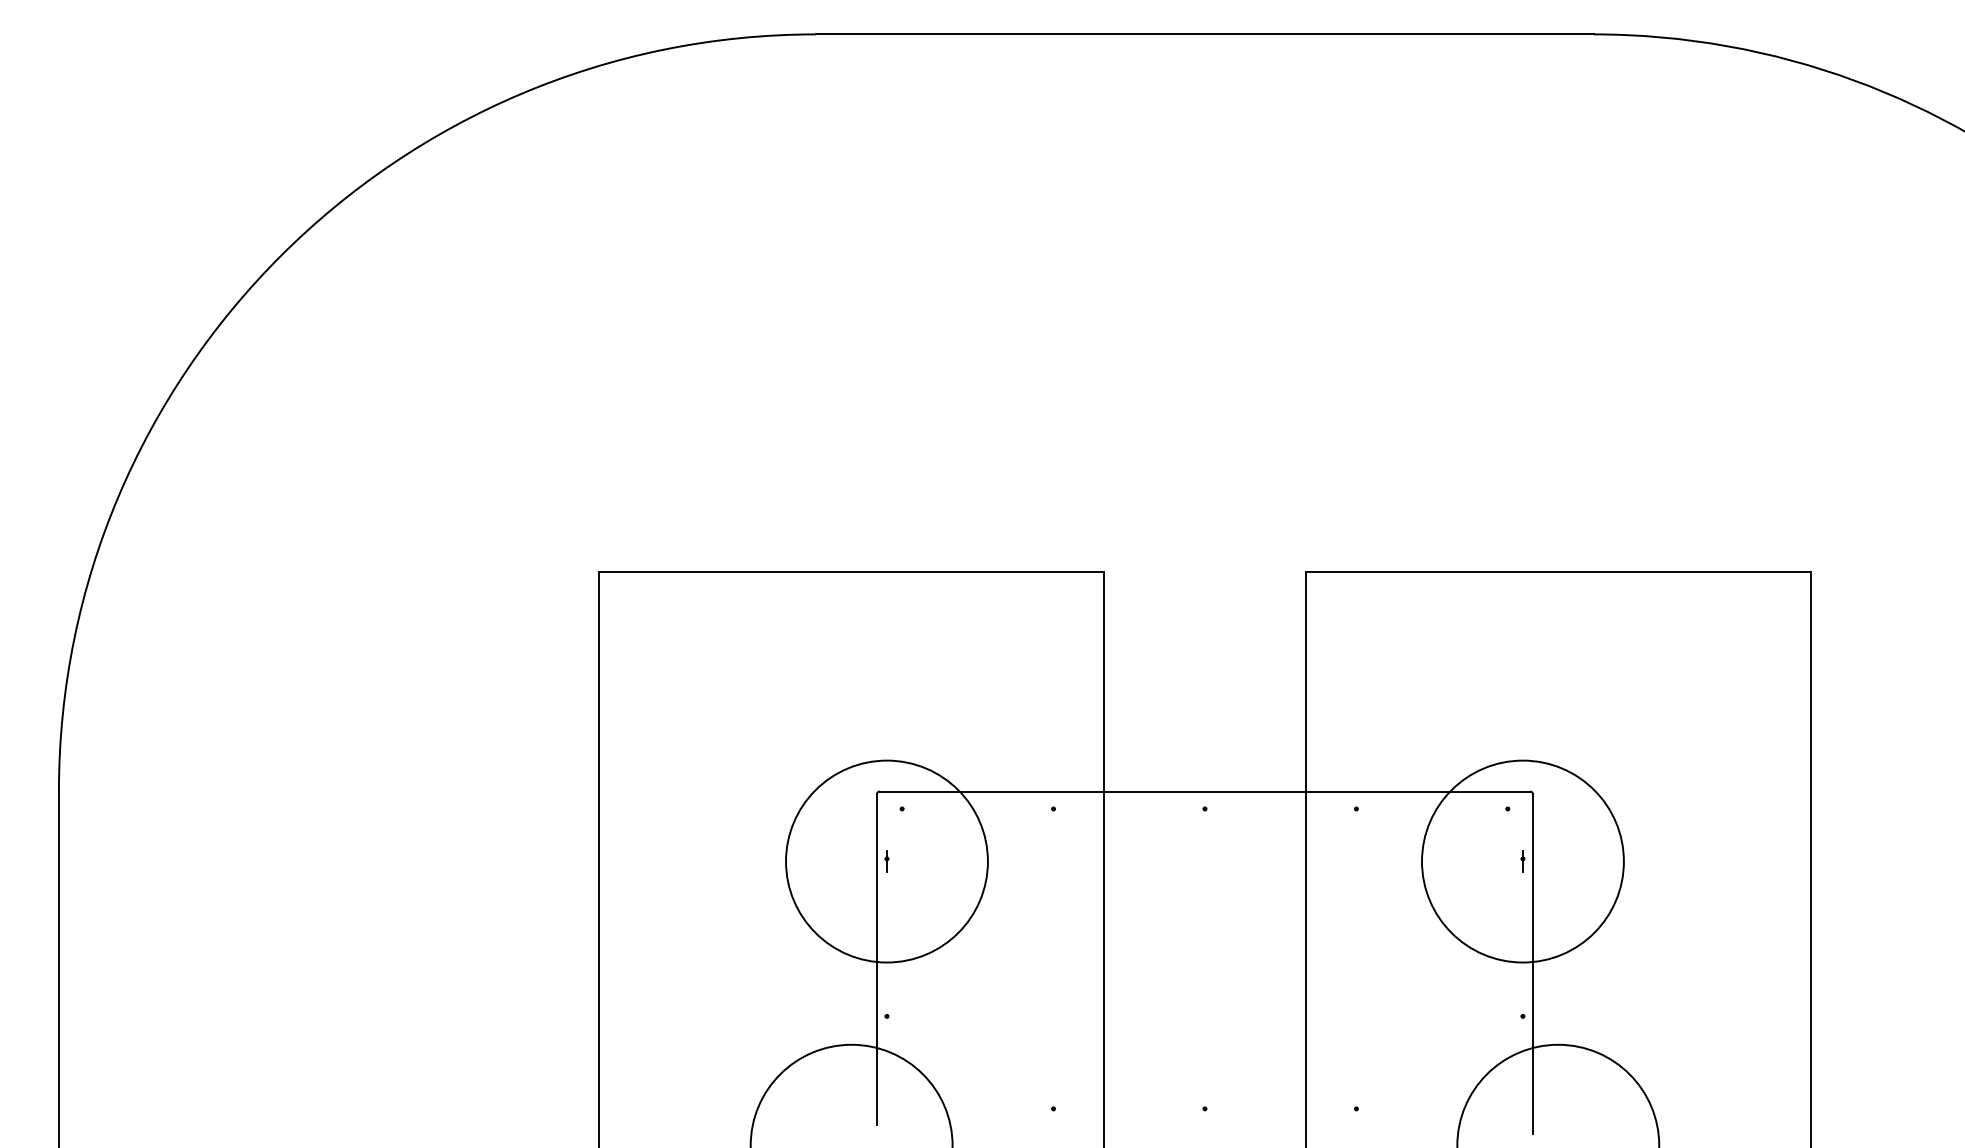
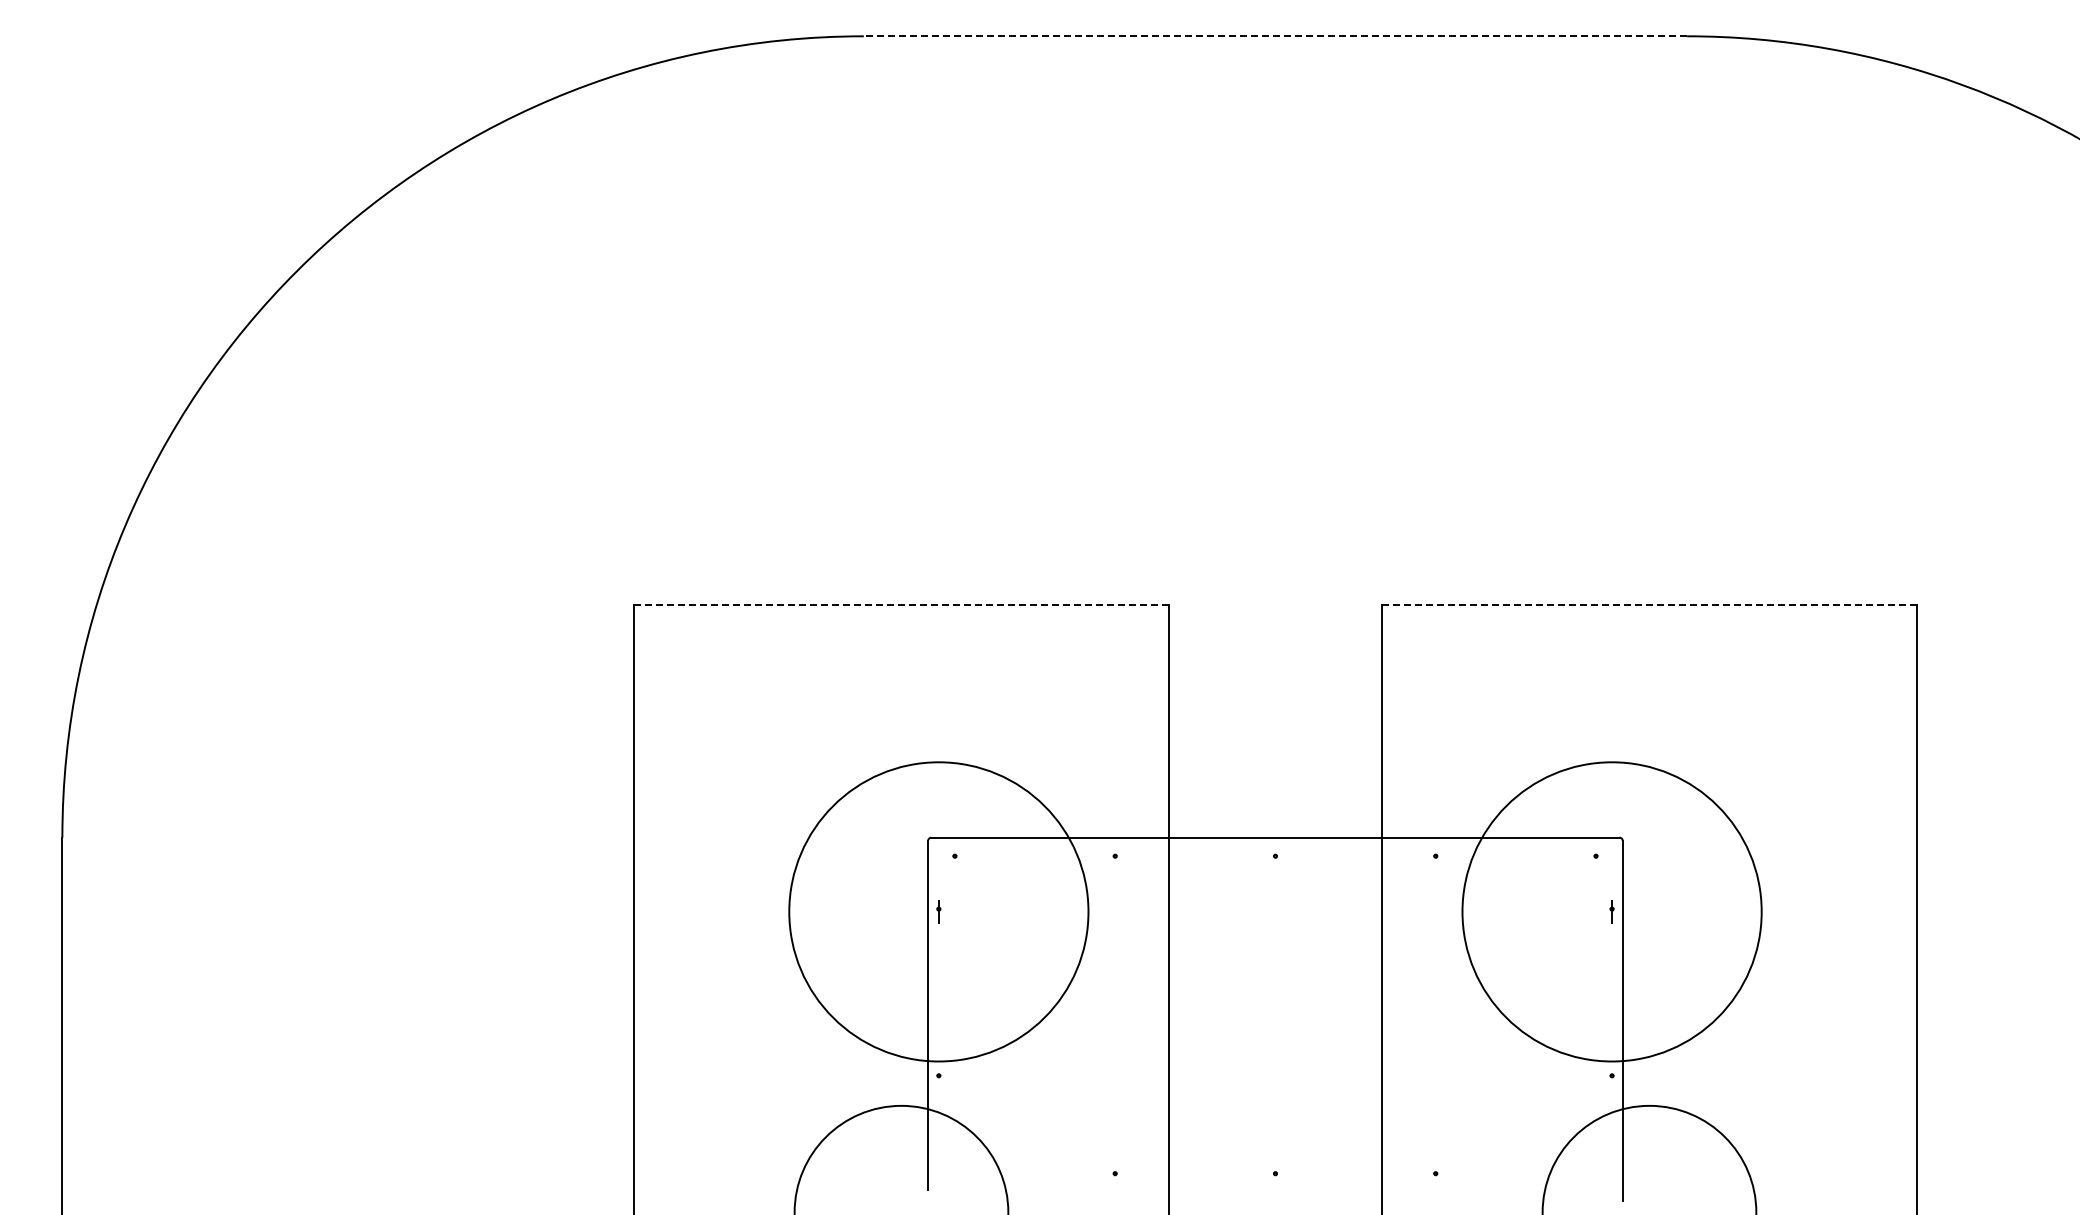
line: (1204, 34) -> (1275, 36), solid -> dashed
line: (851, 572) -> (901, 605), solid -> dashed
line: (1558, 572) -> (1649, 605), solid -> dashed
circle: (886, 861) -> (938, 911), size x1.4
circle: (1522, 861) -> (1611, 911), size x1.4

